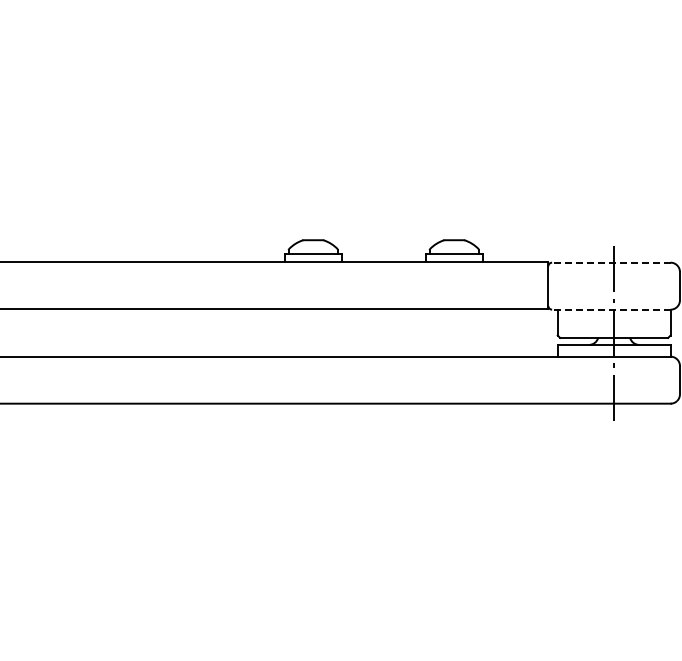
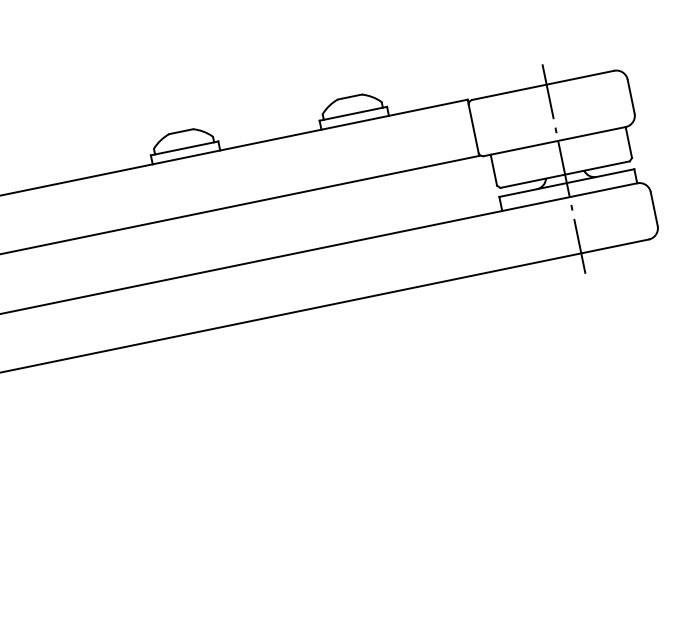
line: (610, 262) -> (542, 85), dashed -> solid
line: (610, 309) -> (553, 141), dashed -> solid

